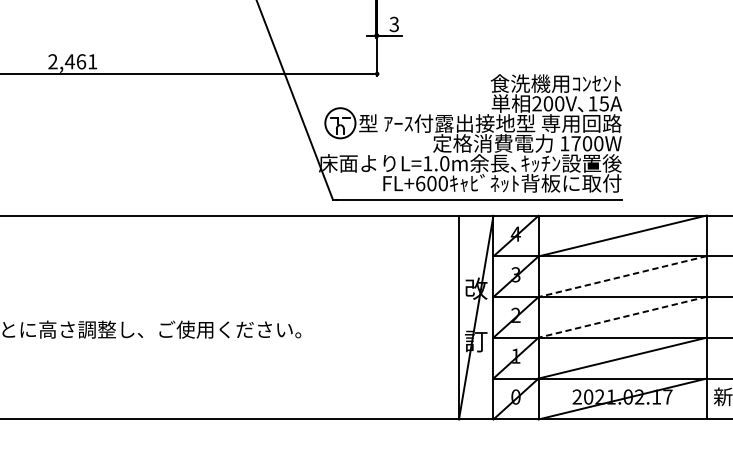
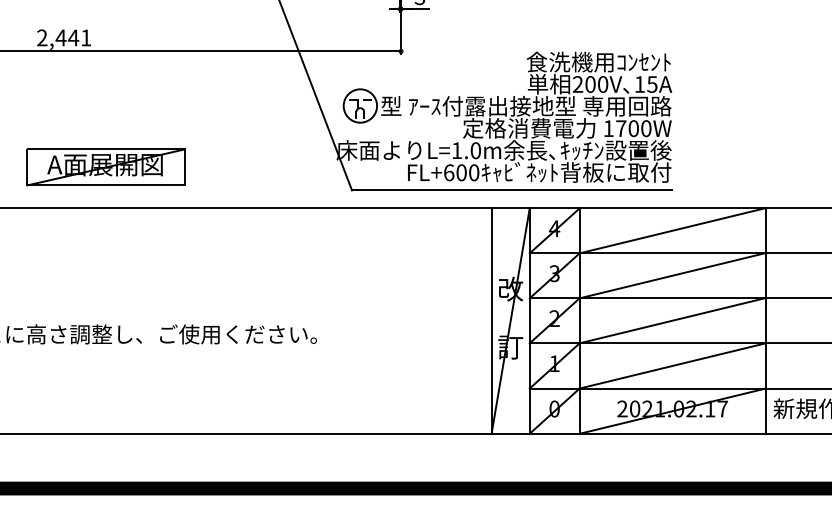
text: (81, 61) -> (73, 37), 2,461 -> 2,441
part: (110, 178) -> (105, 167), added
line: (622, 276) -> (672, 275), dashed -> solid
line: (622, 317) -> (672, 320), dashed -> solid

